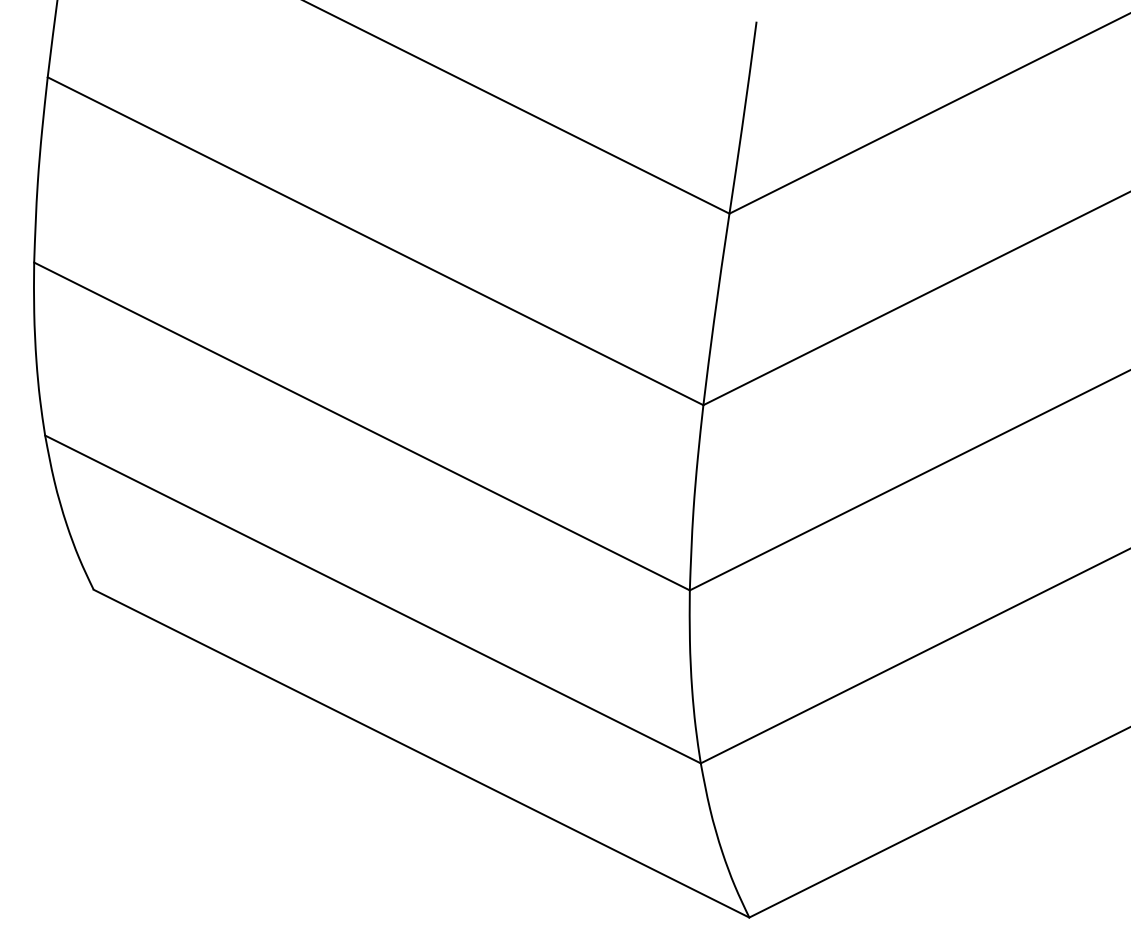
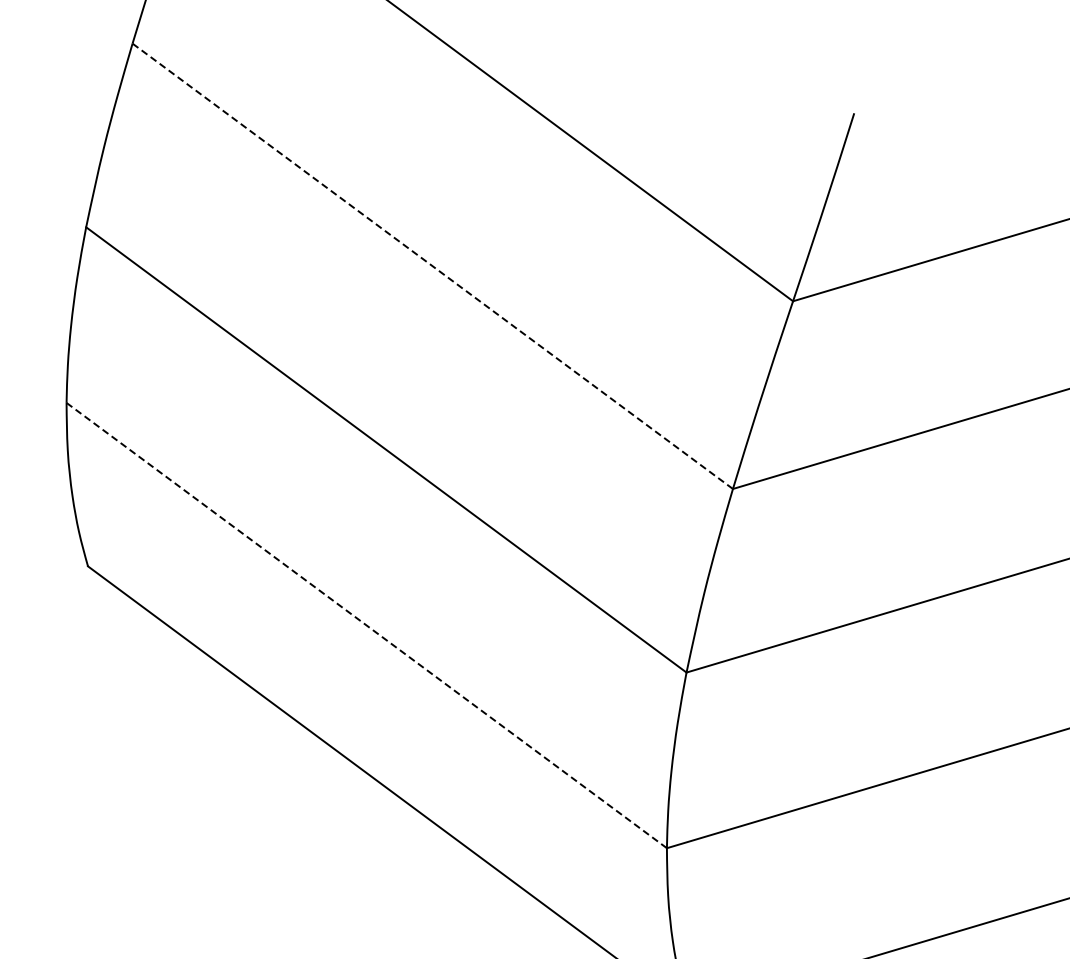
line: (375, 241) -> (432, 266), solid -> dashed
line: (372, 599) -> (366, 625), solid -> dashed

